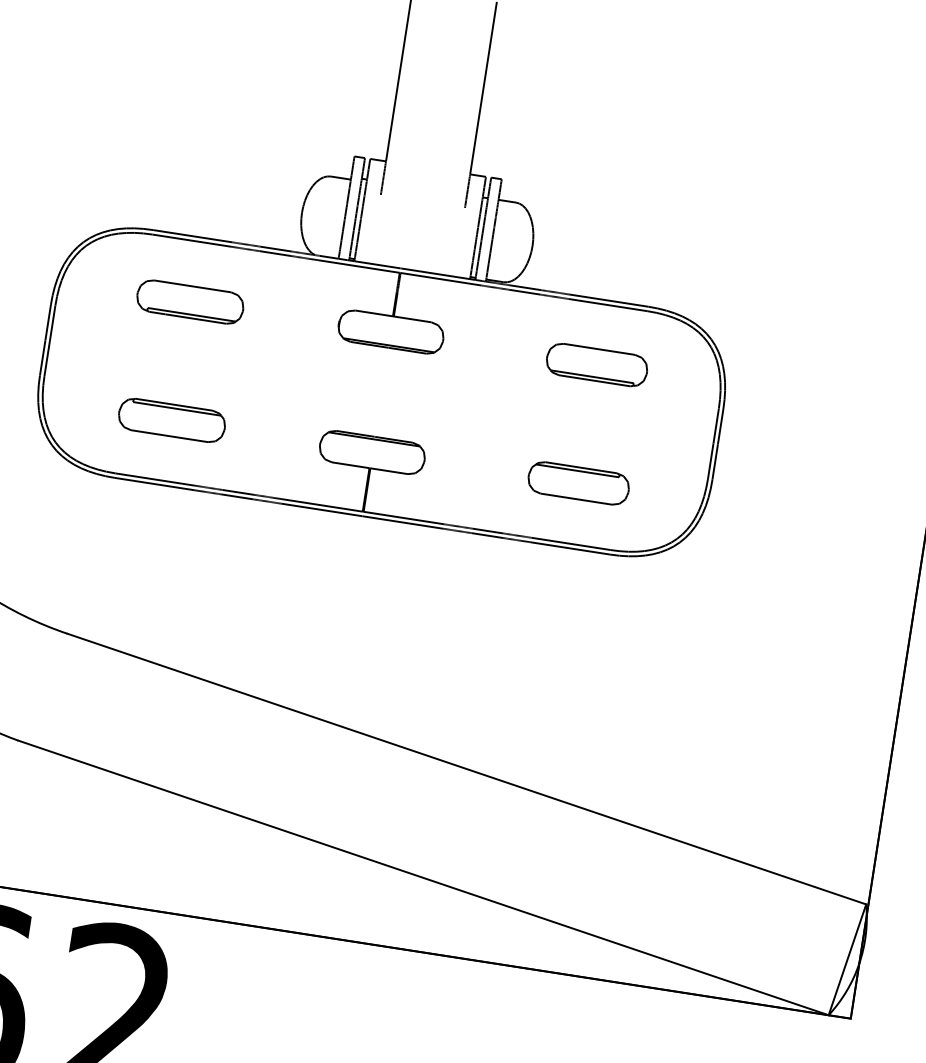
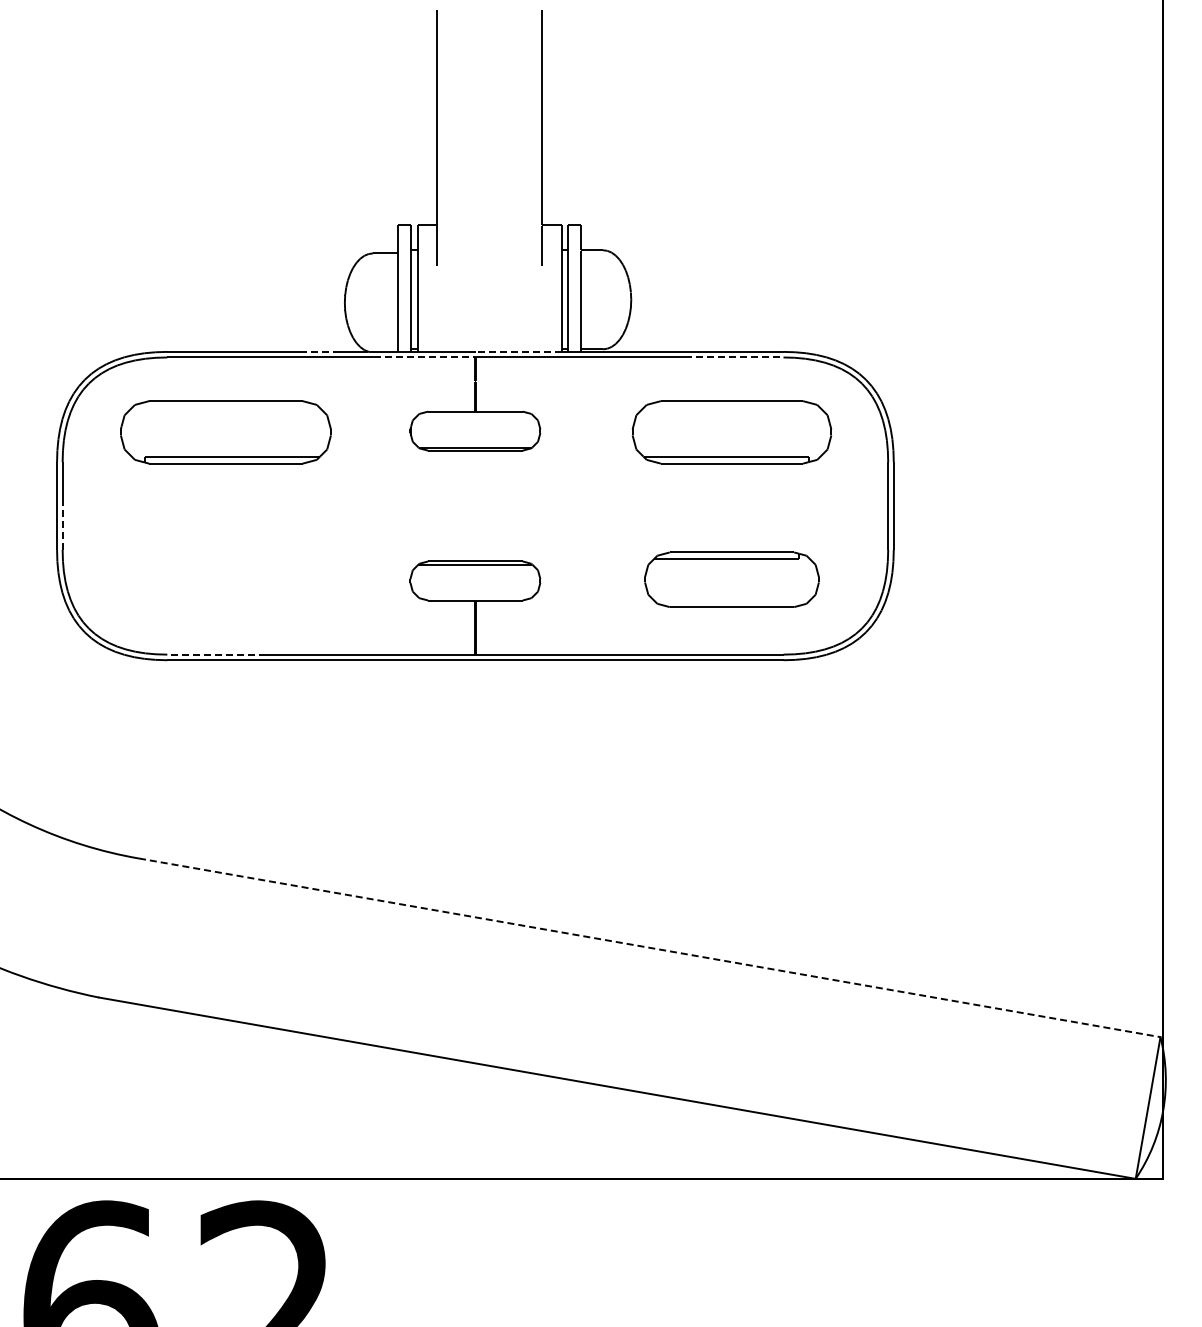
line: (276, 248) -> (320, 351), solid -> dashed
line: (360, 266) -> (425, 357), solid -> dashed
line: (435, 273) -> (518, 351), solid -> dashed
part: (189, 302) -> (225, 432), size x1.6
line: (608, 305) -> (734, 357), solid -> dashed
line: (47, 358) -> (62, 528), solid -> dashed
part: (596, 365) -> (731, 432), size x1.6
part: (171, 420) -> (225, 579), removed
line: (155, 479) -> (216, 654), solid -> dashed
part: (578, 483) -> (731, 579), size x1.4
line: (467, 768) -> (650, 947), solid -> dashed

